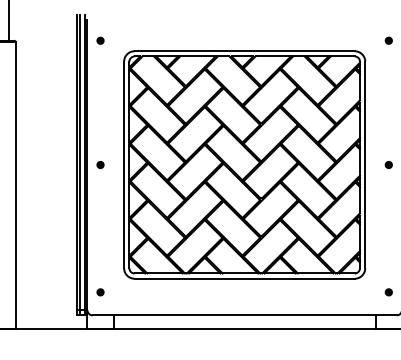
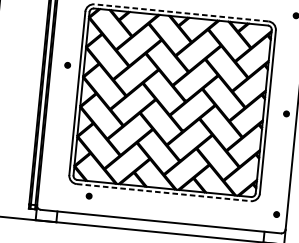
line: (244, 51) -> (181, 13), solid -> dashed
part: (100, 164) -> (67, 64), moved
line: (245, 278) -> (164, 192), solid -> dashed
part: (100, 292) -> (89, 196), moved

